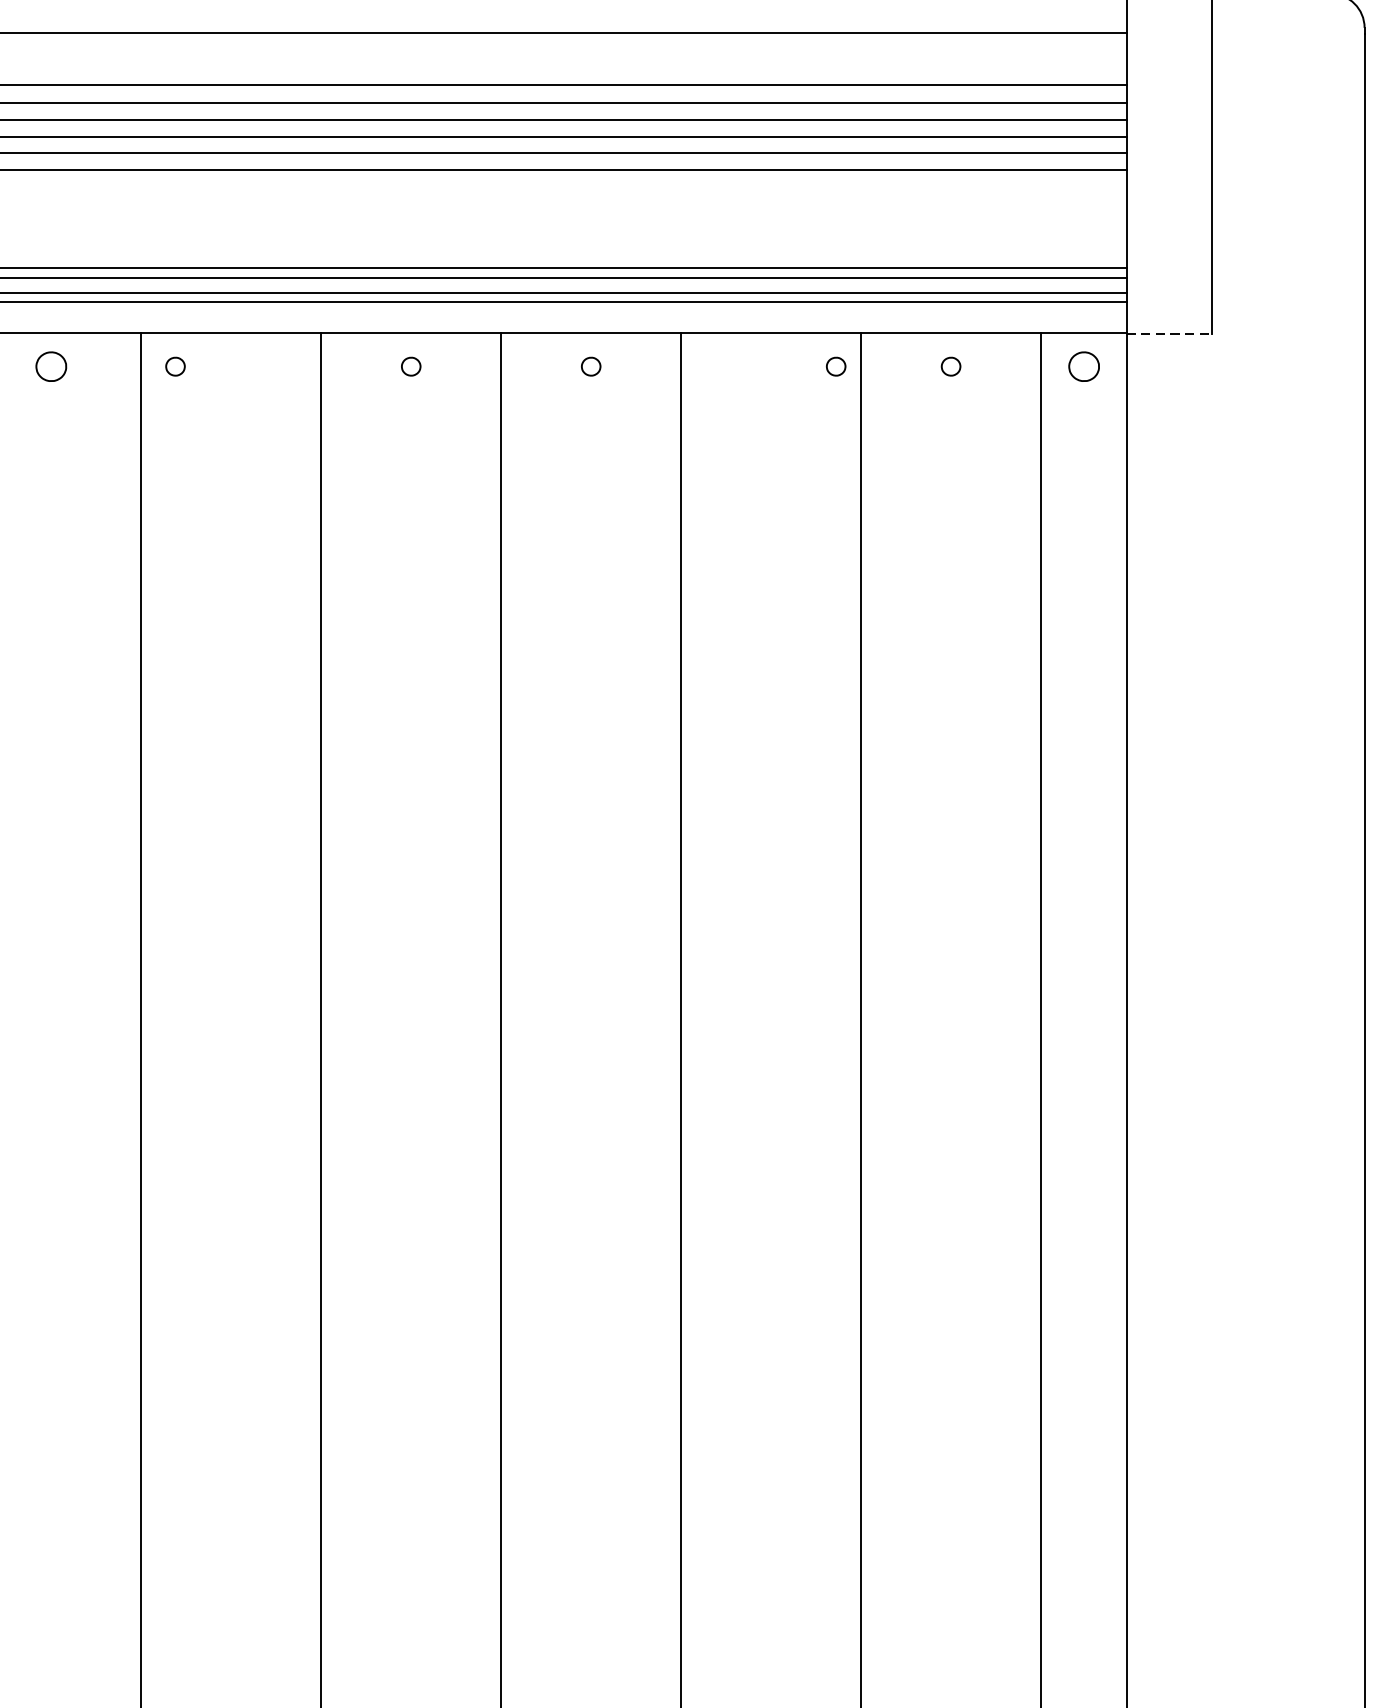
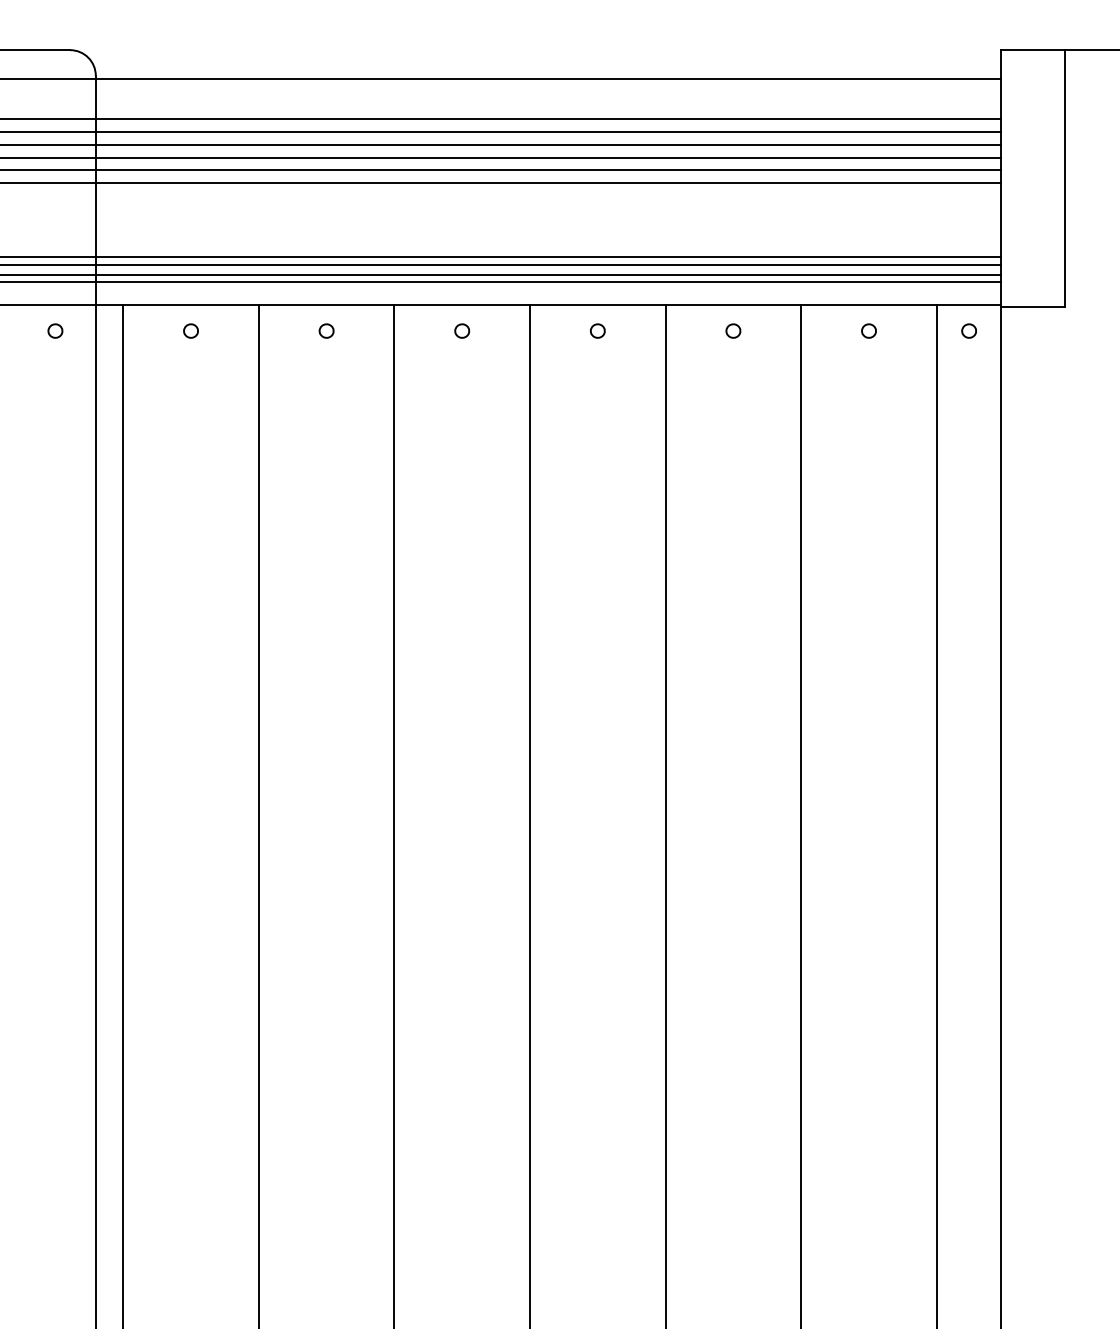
line: (1169, 334) -> (1033, 306), dashed -> solid
part: (50, 365) -> (190, 330), size x0.62
part: (175, 365) -> (326, 330), moved
part: (836, 365) -> (733, 330), moved
part: (1083, 365) -> (968, 330), size x0.62

